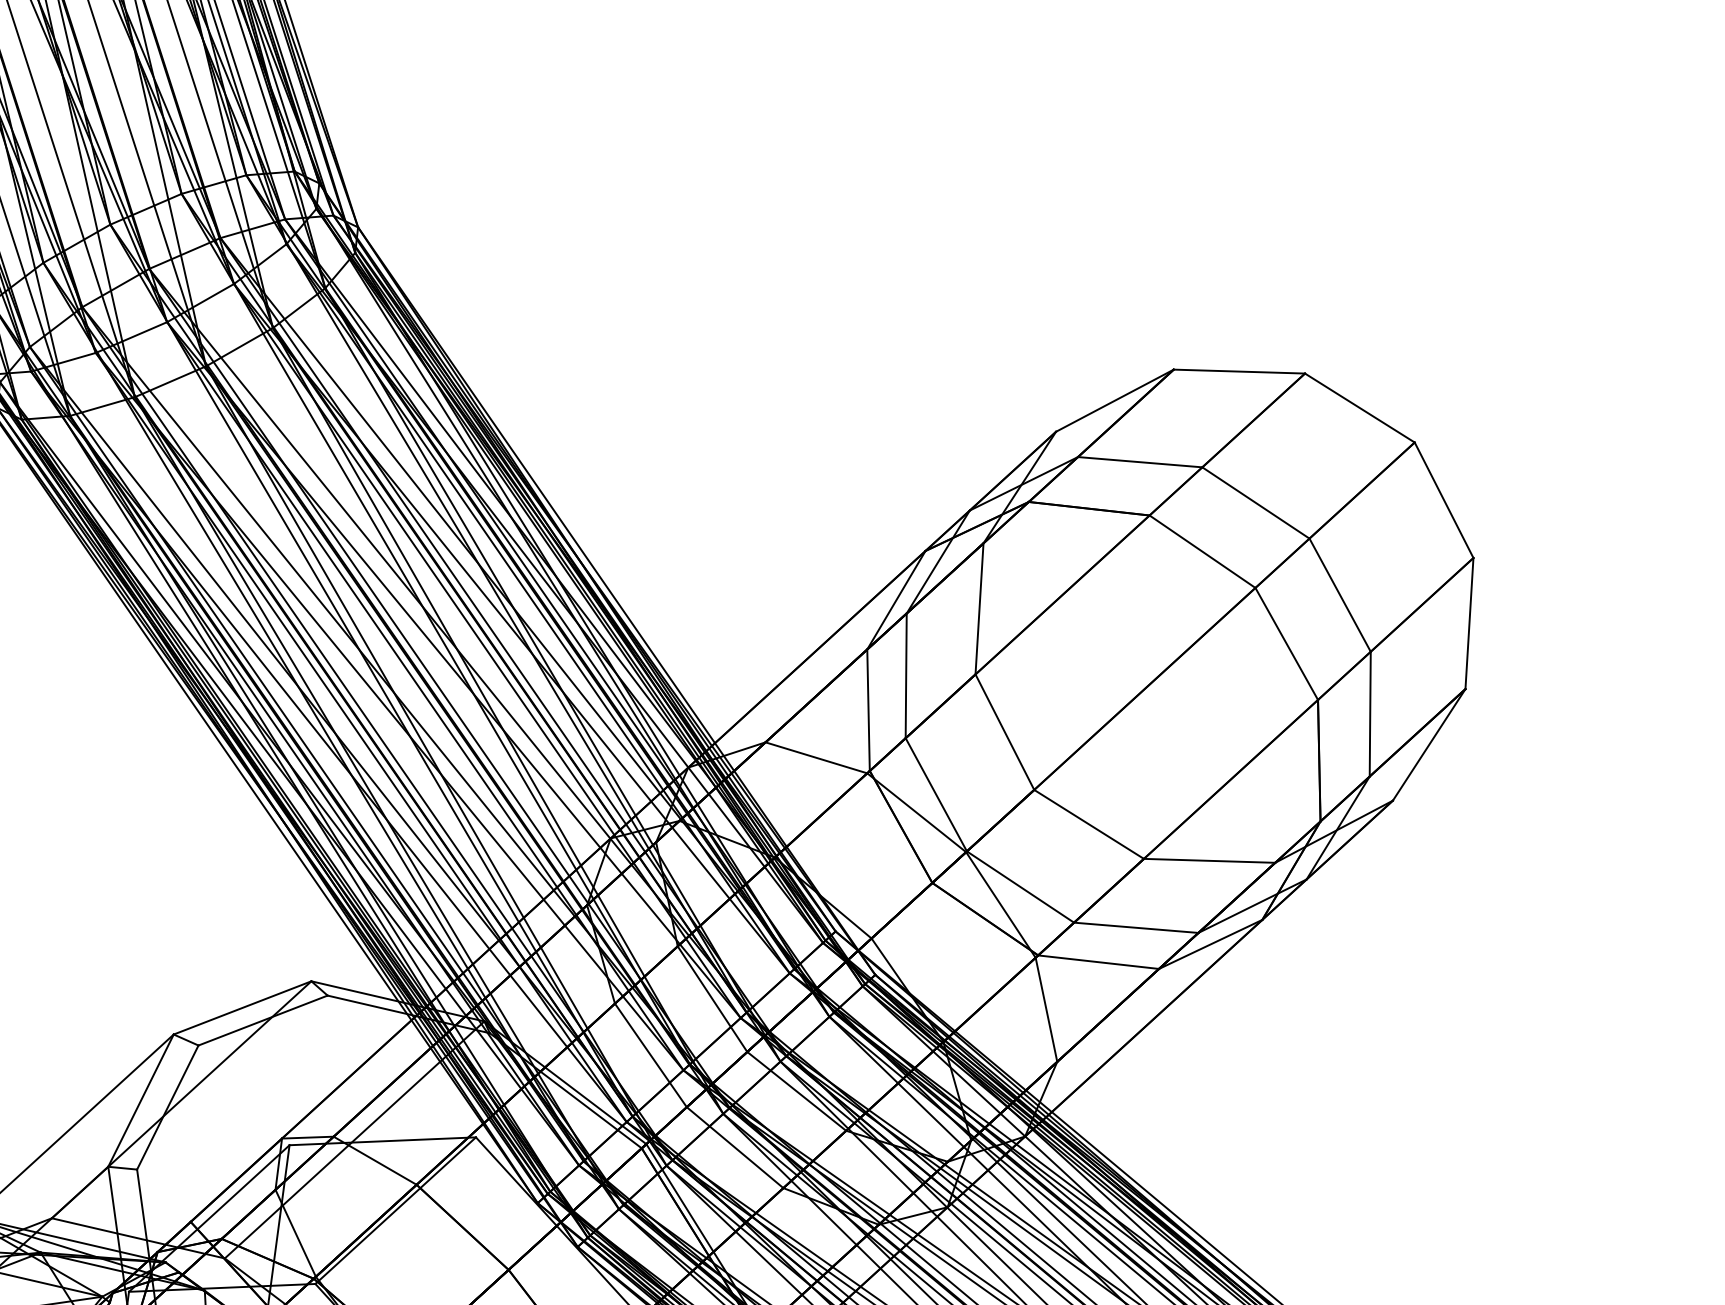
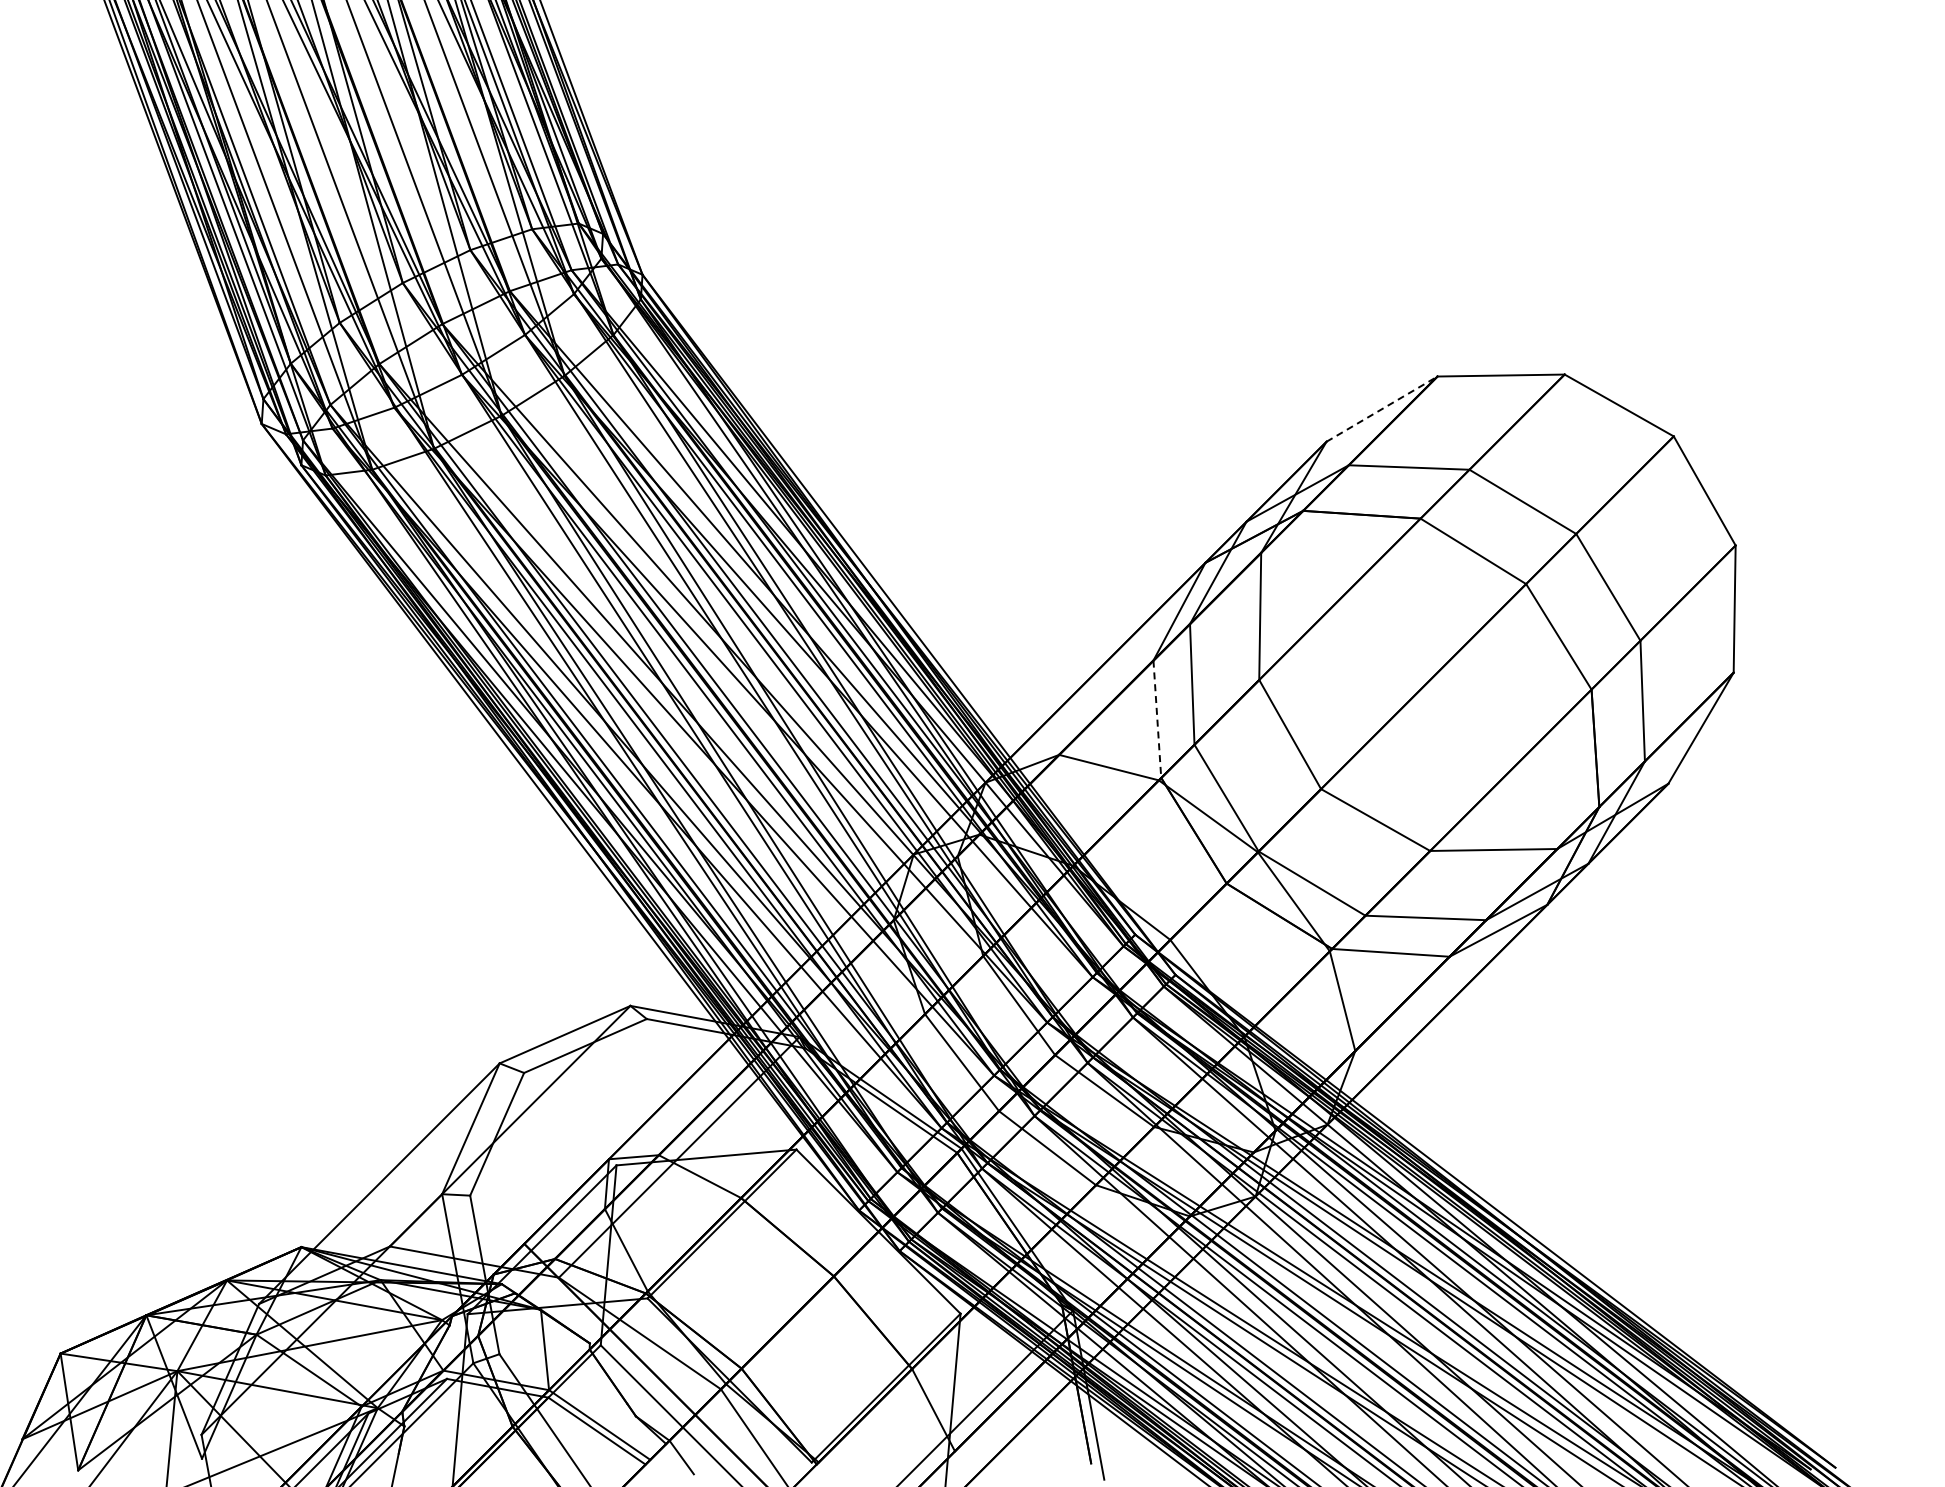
line: (1115, 400) -> (1382, 408), solid -> dashed
line: (868, 710) -> (1157, 719), solid -> dashed

